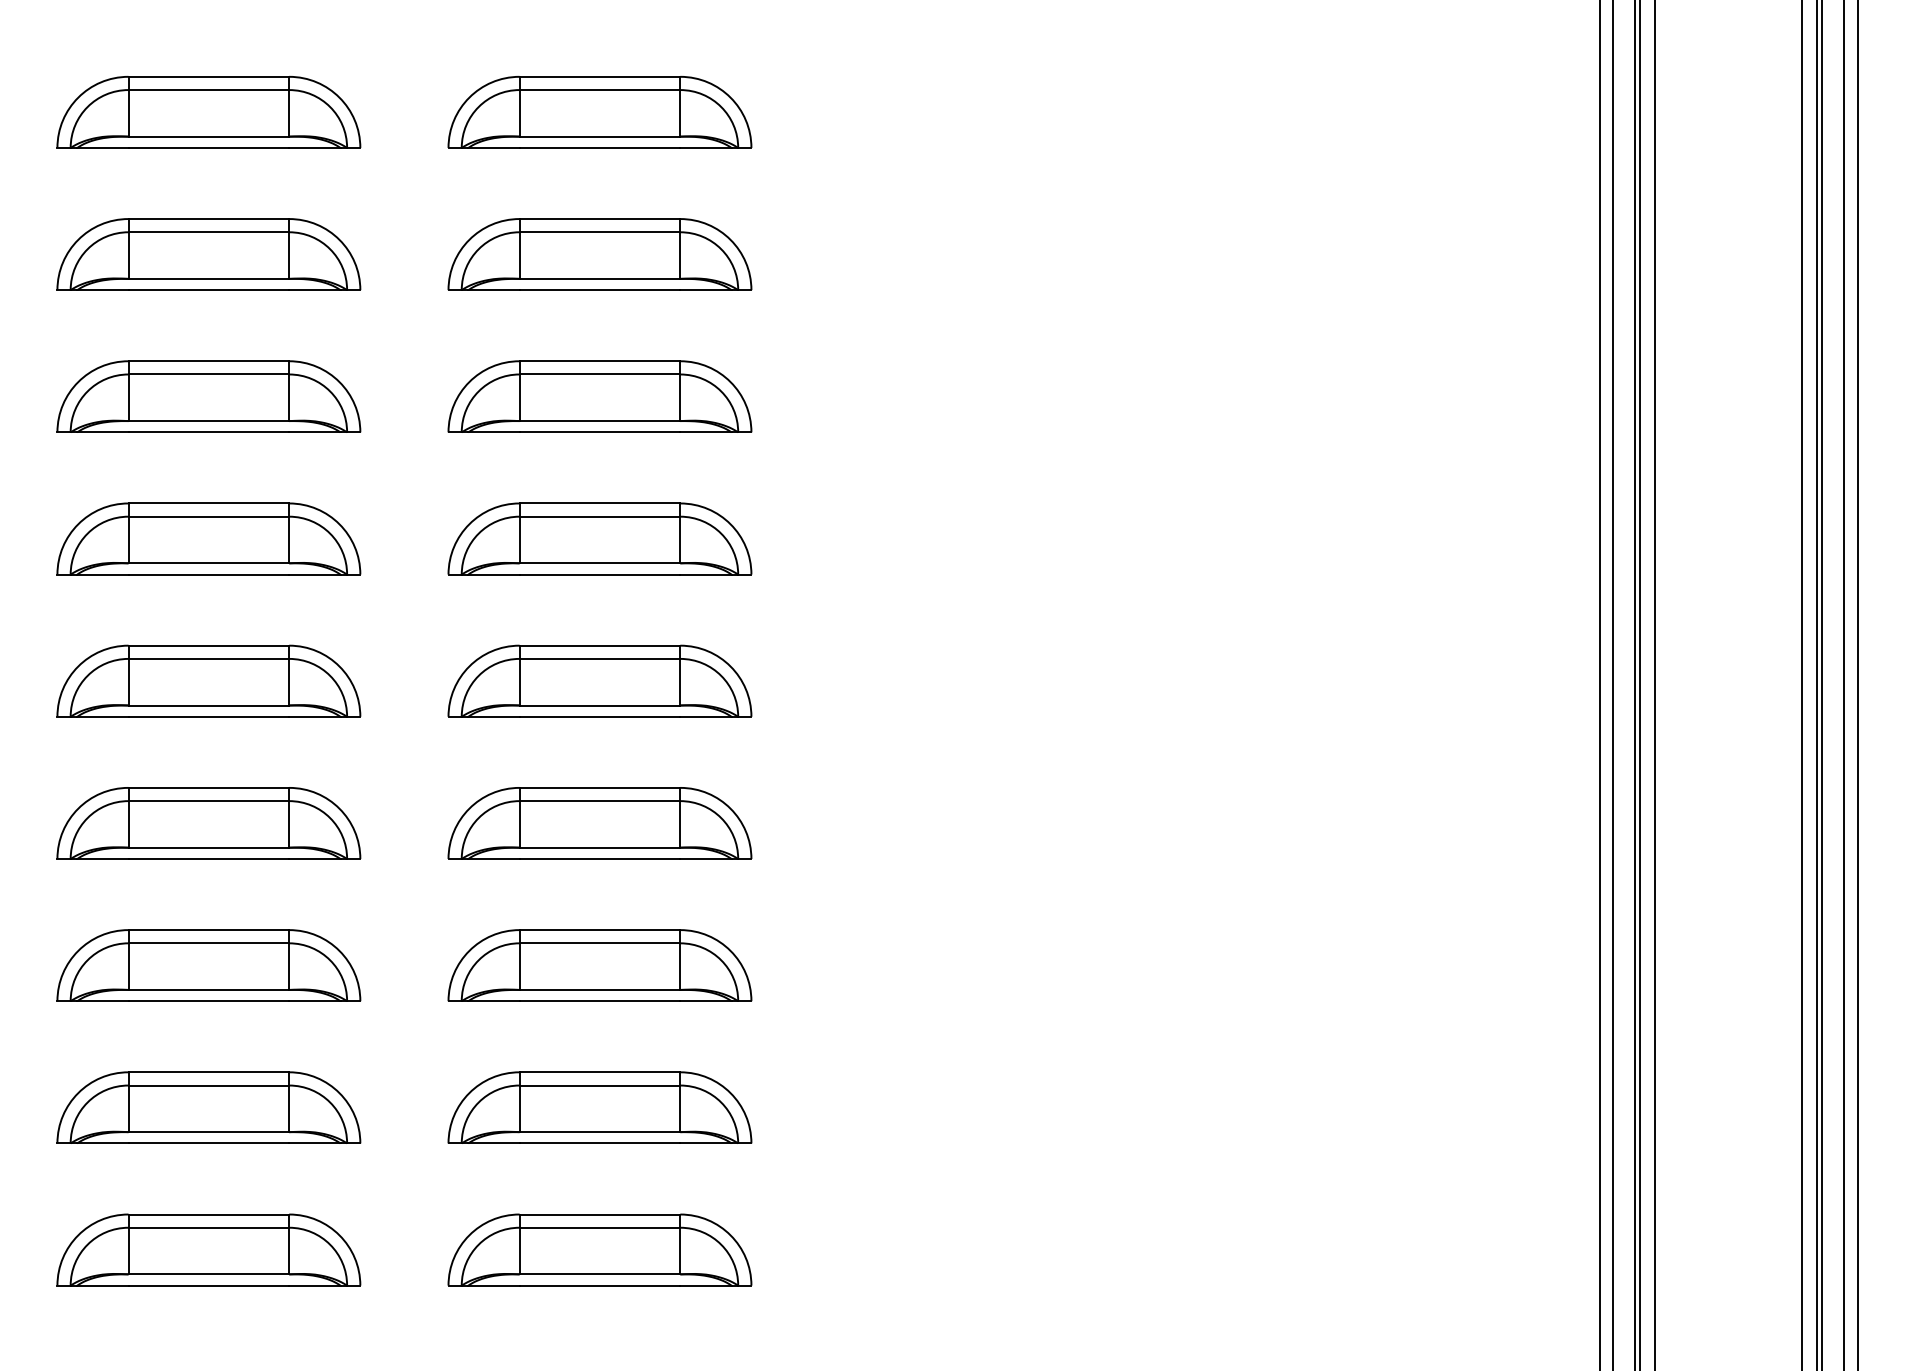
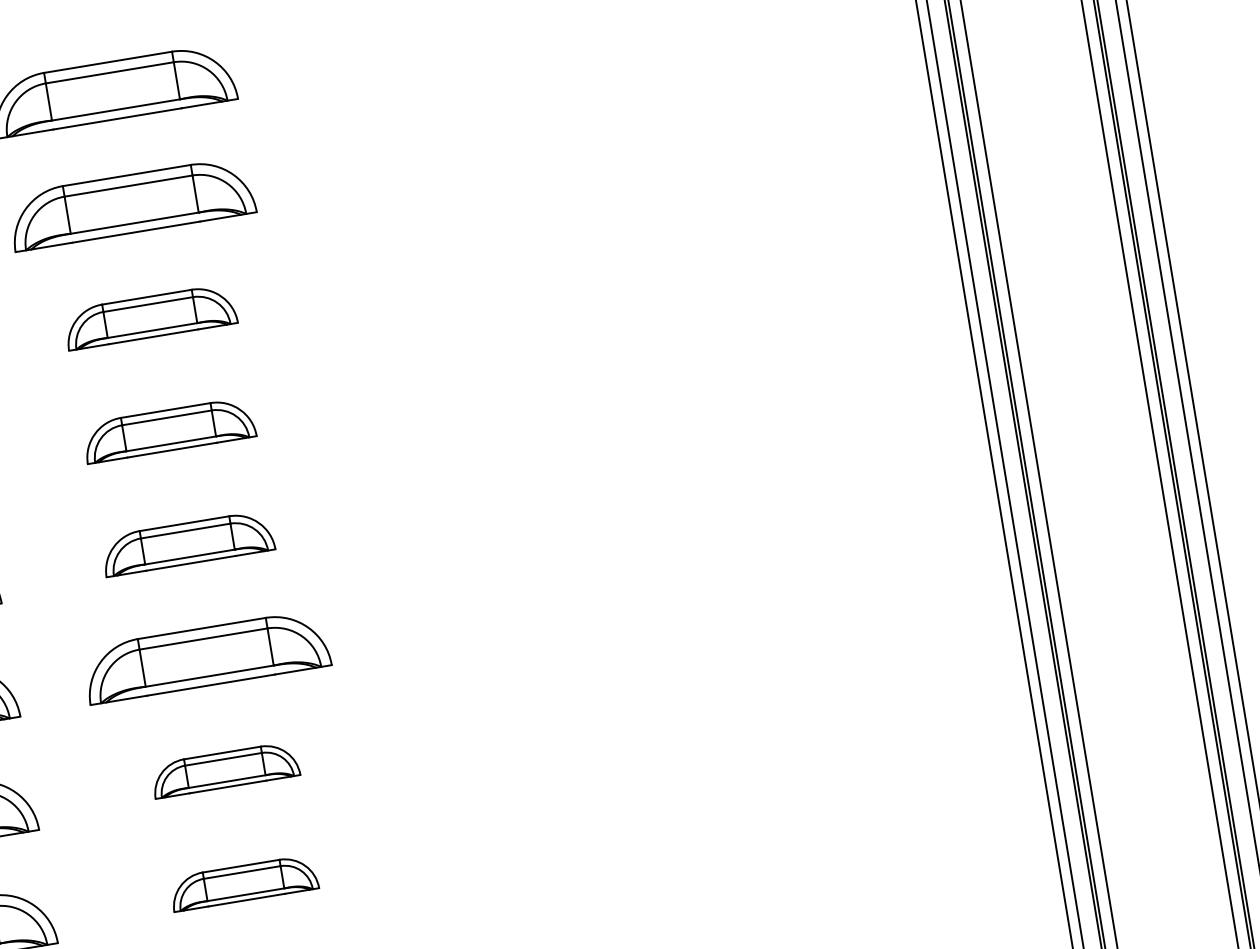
part: (599, 396) -> (149, 316), size x0.7
part: (599, 538) -> (168, 429), size x0.7
part: (599, 680) -> (187, 543), size x0.7
part: (599, 965) -> (224, 769), size x0.6
part: (599, 1107) -> (243, 883), size x0.6

